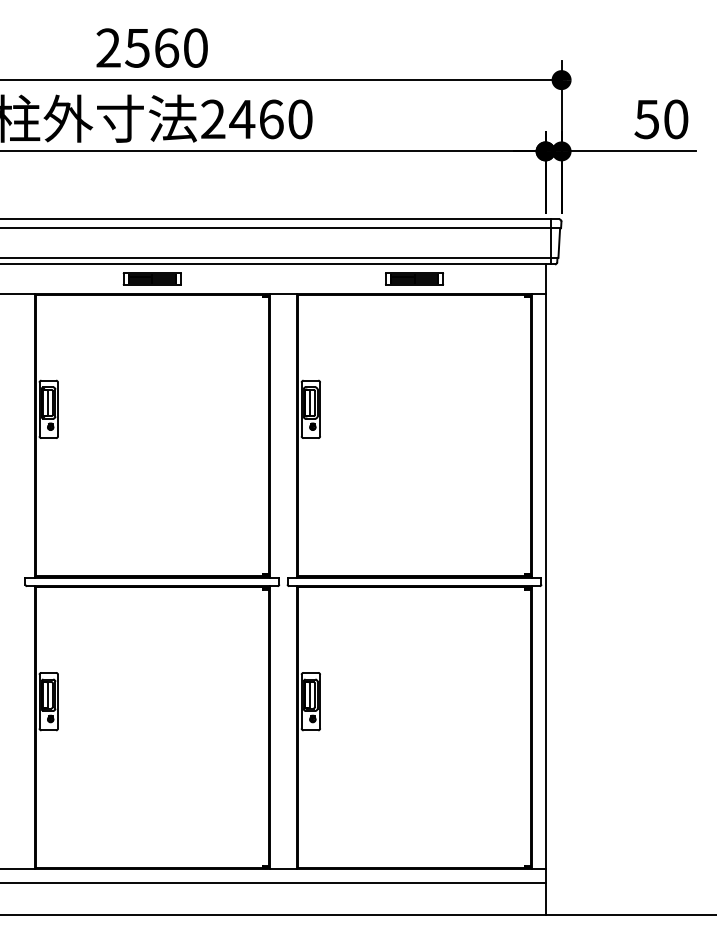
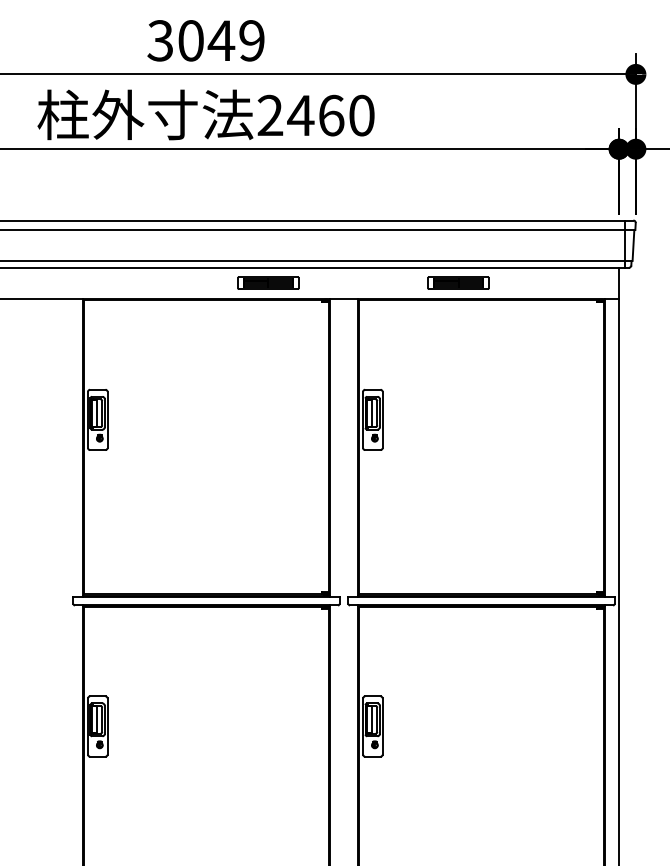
text: (151, 47) -> (205, 40), 2560 -> 3049
part: (151, 278) -> (267, 282), moved
part: (414, 278) -> (458, 282), moved

